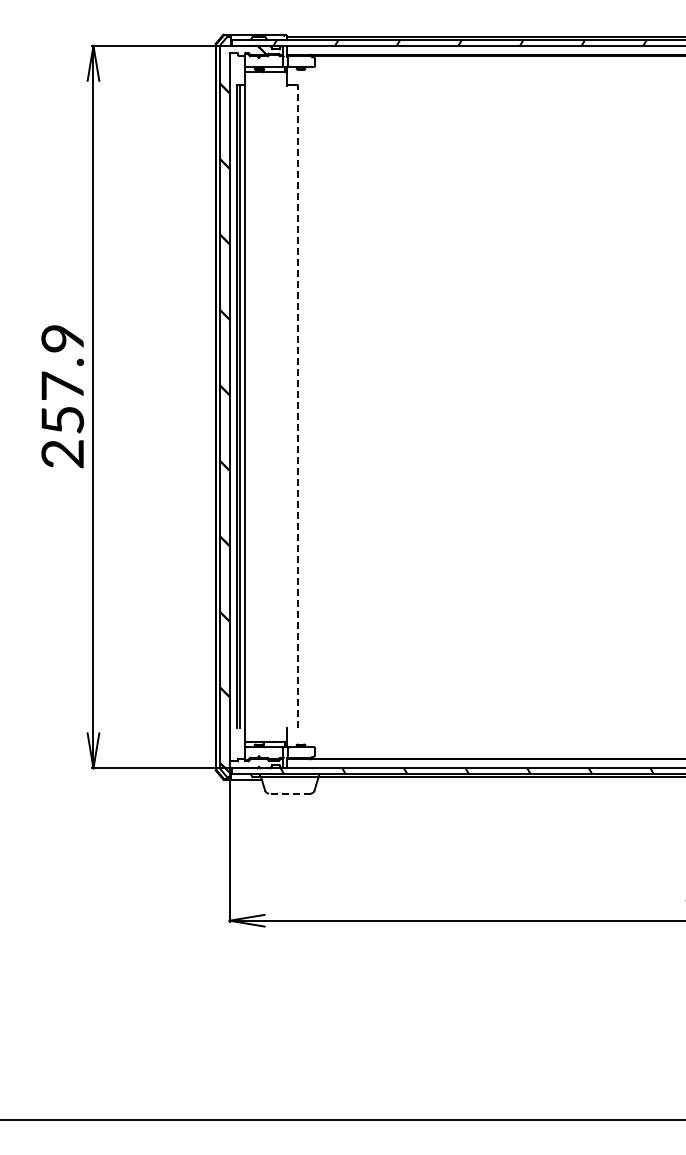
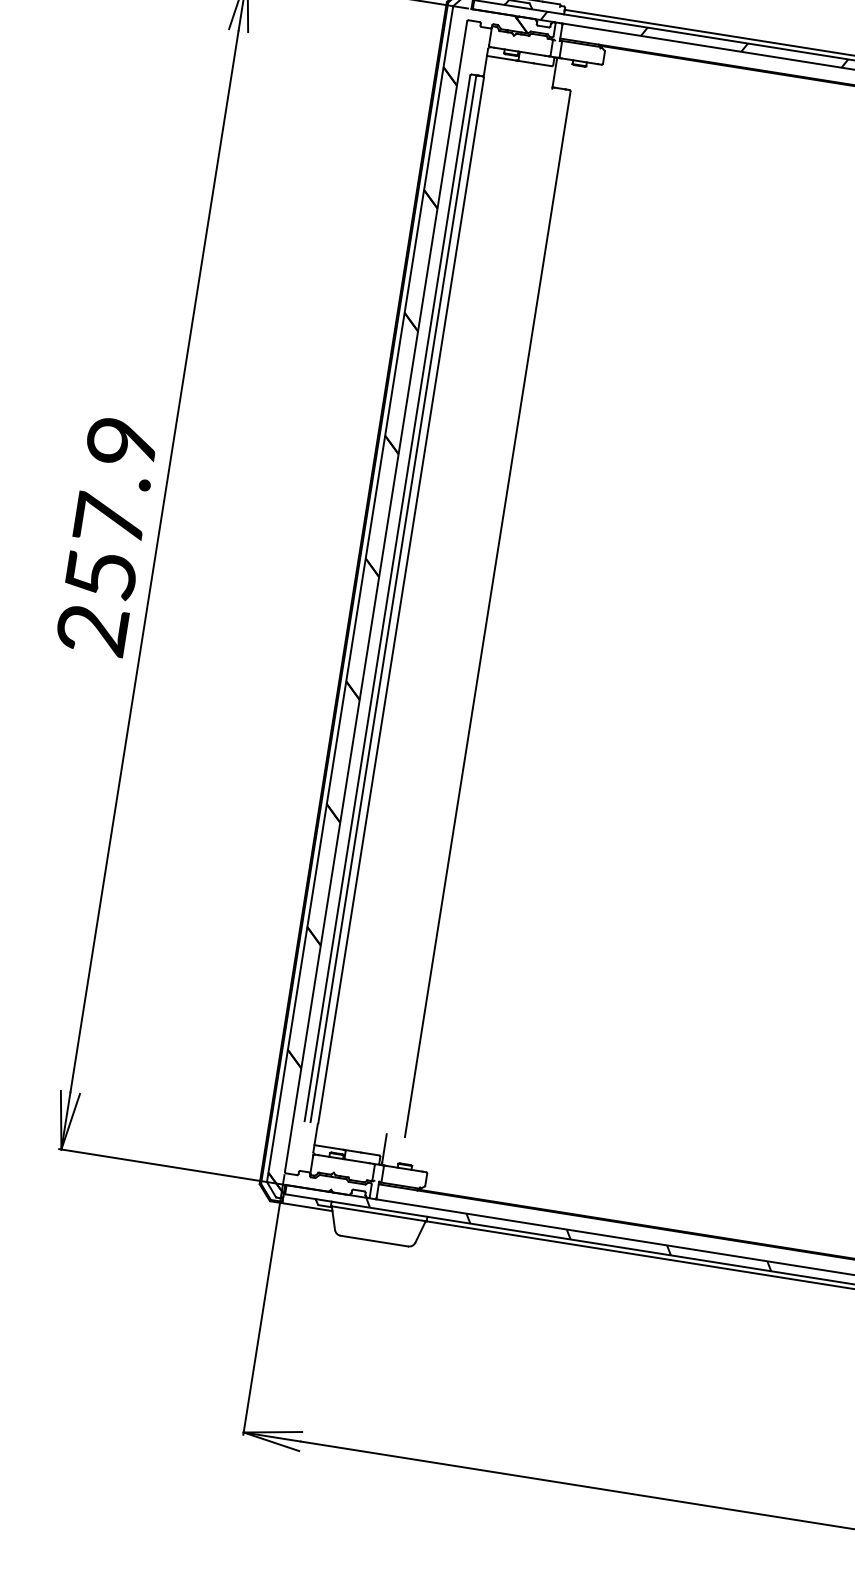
line: (298, 406) -> (488, 613), dashed -> solid
line: (289, 793) -> (373, 1240), dashed -> solid

